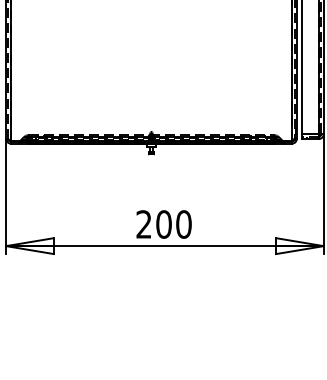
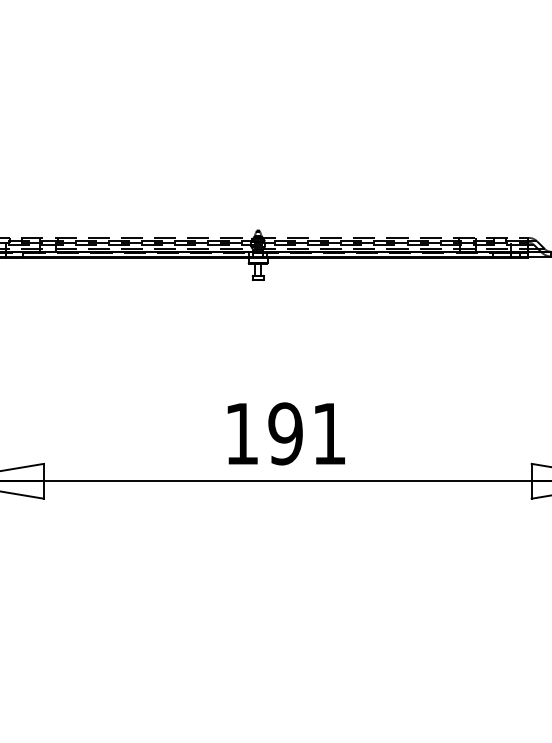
text: (163, 224) -> (284, 433), 200 -> 191

